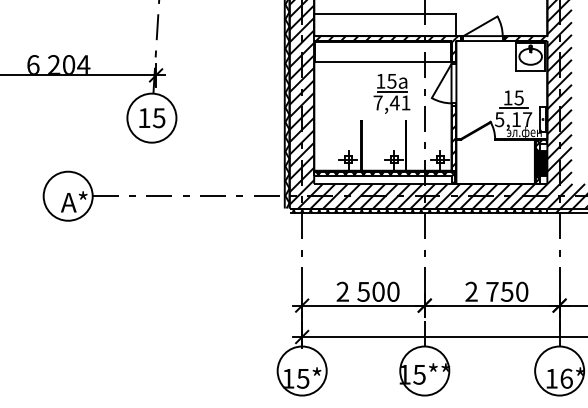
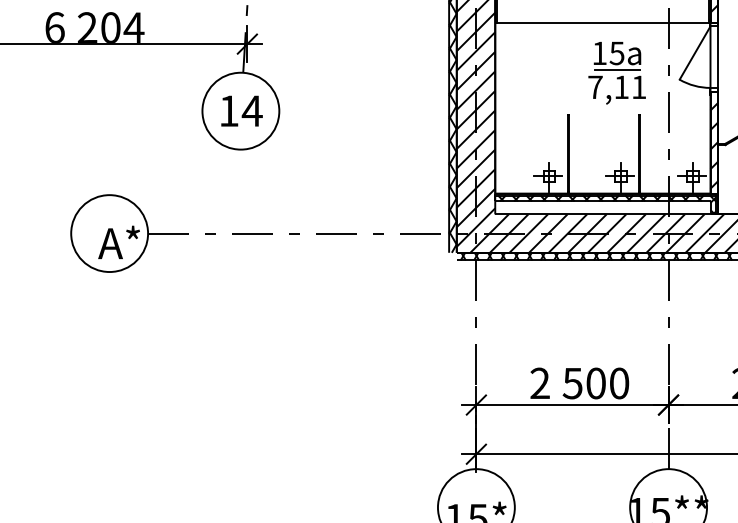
text: (394, 102) -> (621, 86), 7,41 -> 7,11
text: (158, 118) -> (251, 111), 15 -> 14

